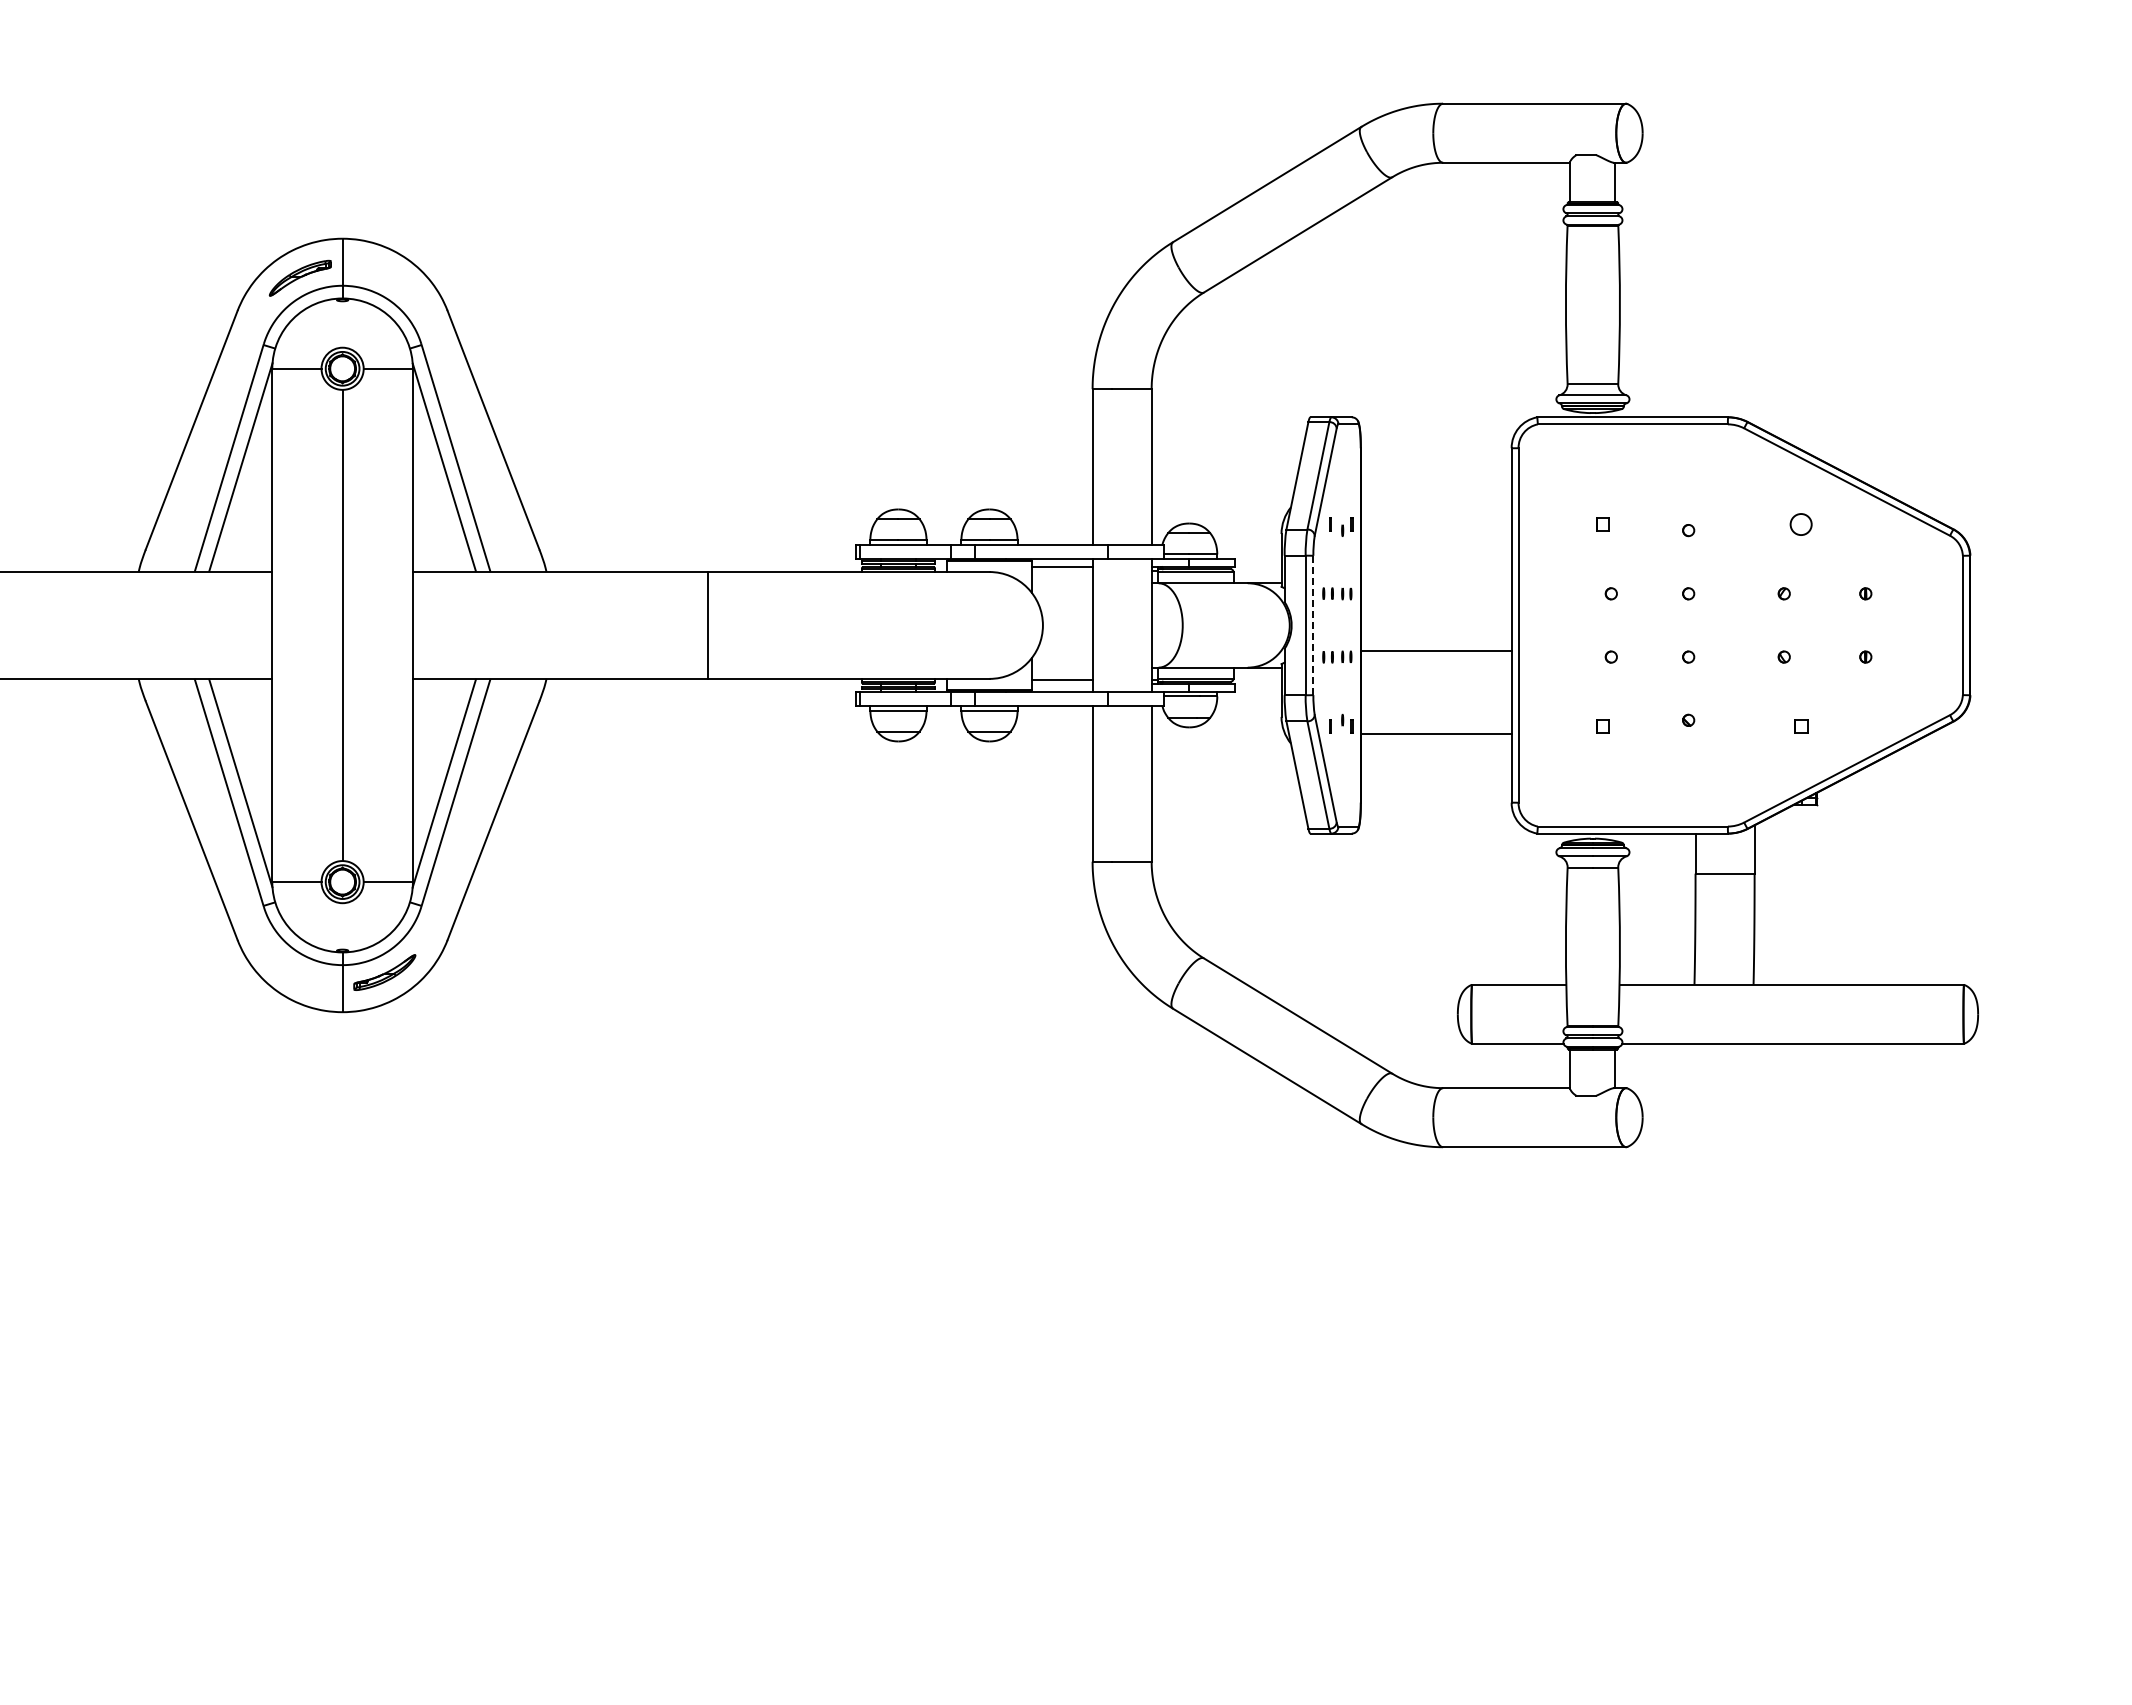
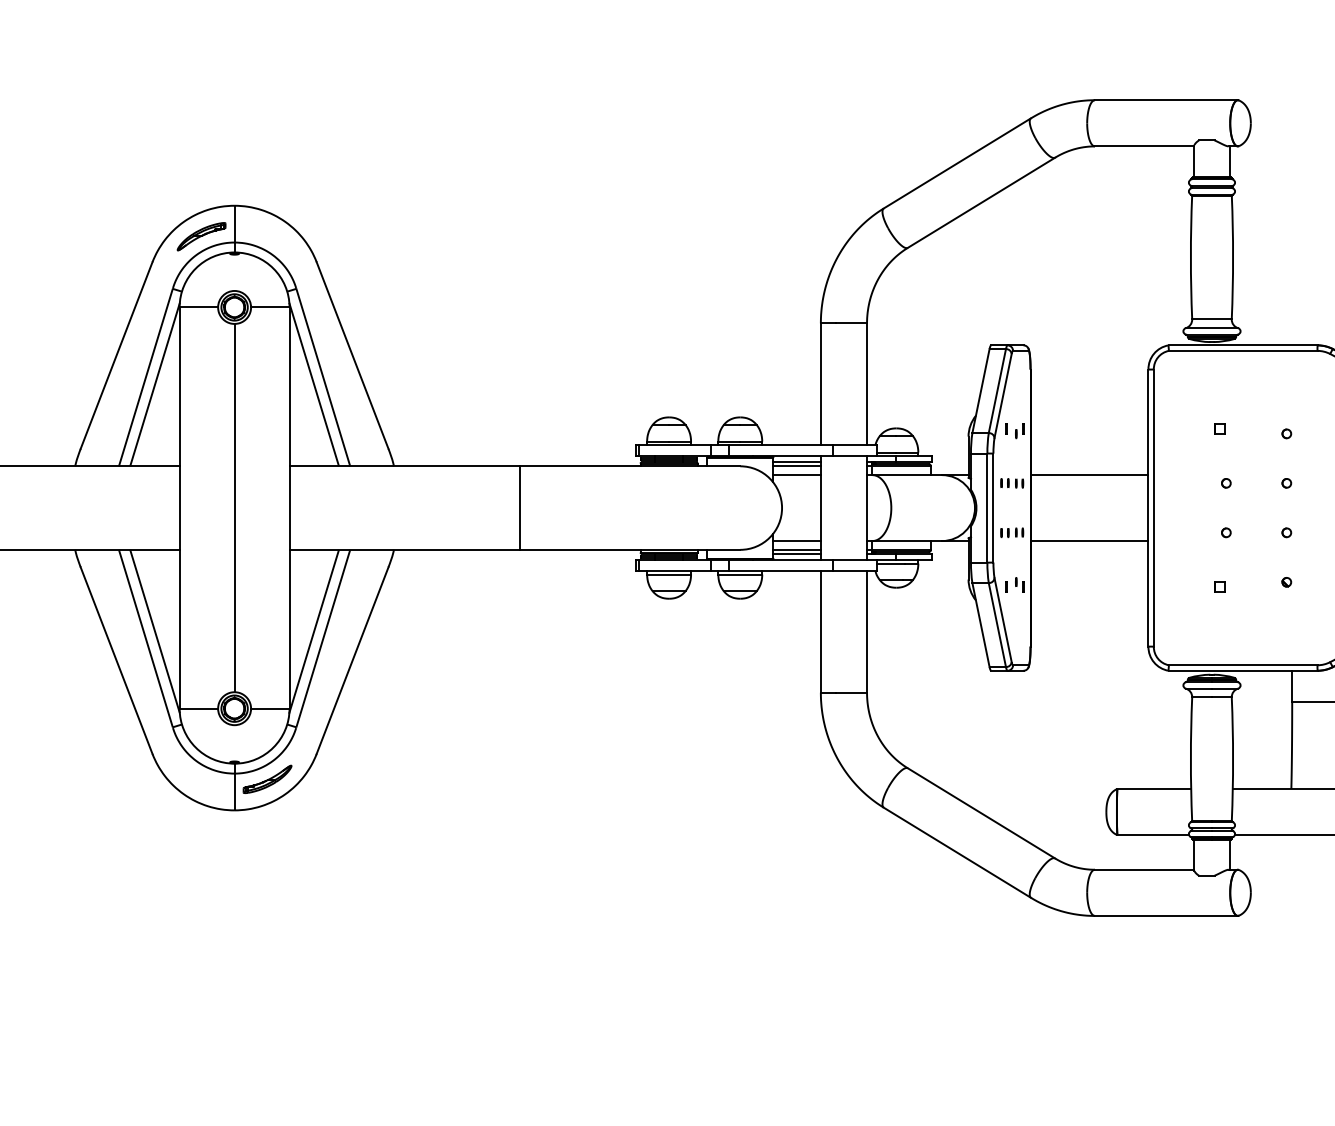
line: (1061, 571) -> (796, 465), added
line: (1061, 583) -> (796, 475), added
line: (1313, 625) -> (993, 508), dashed -> solid
line: (1435, 651) -> (1088, 475), moved
line: (1061, 667) -> (796, 540), added
line: (1061, 683) -> (796, 553), added
line: (1435, 733) -> (1088, 540), moved

